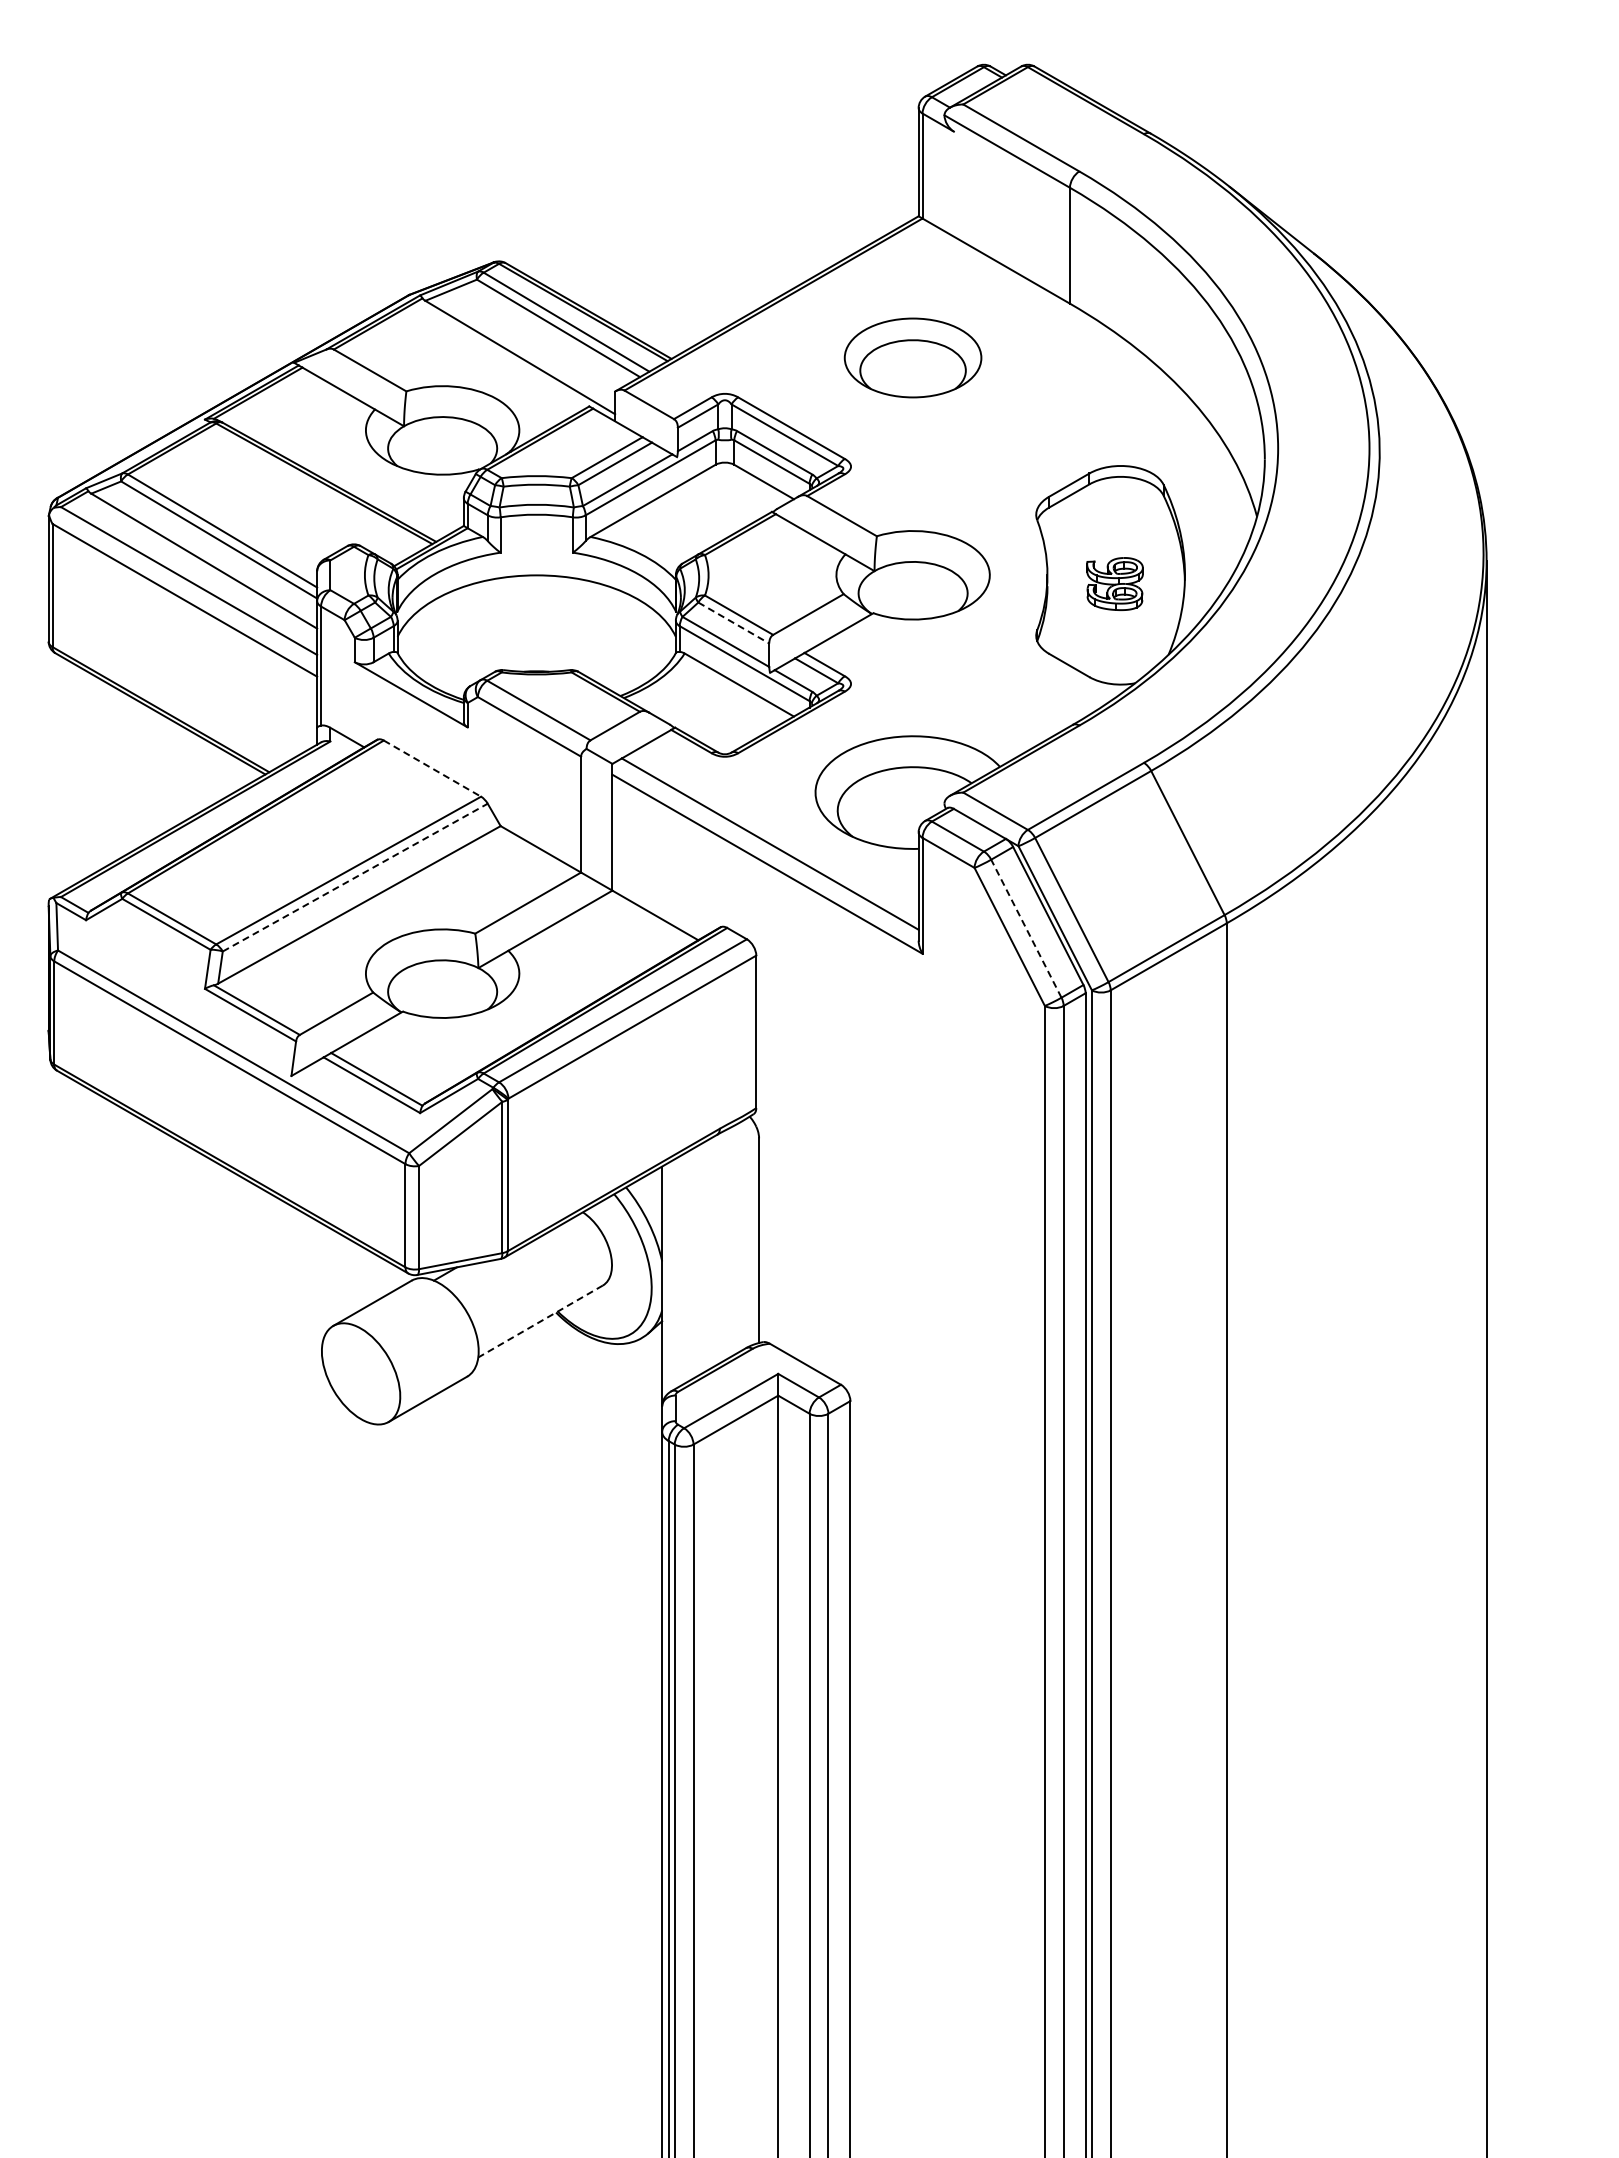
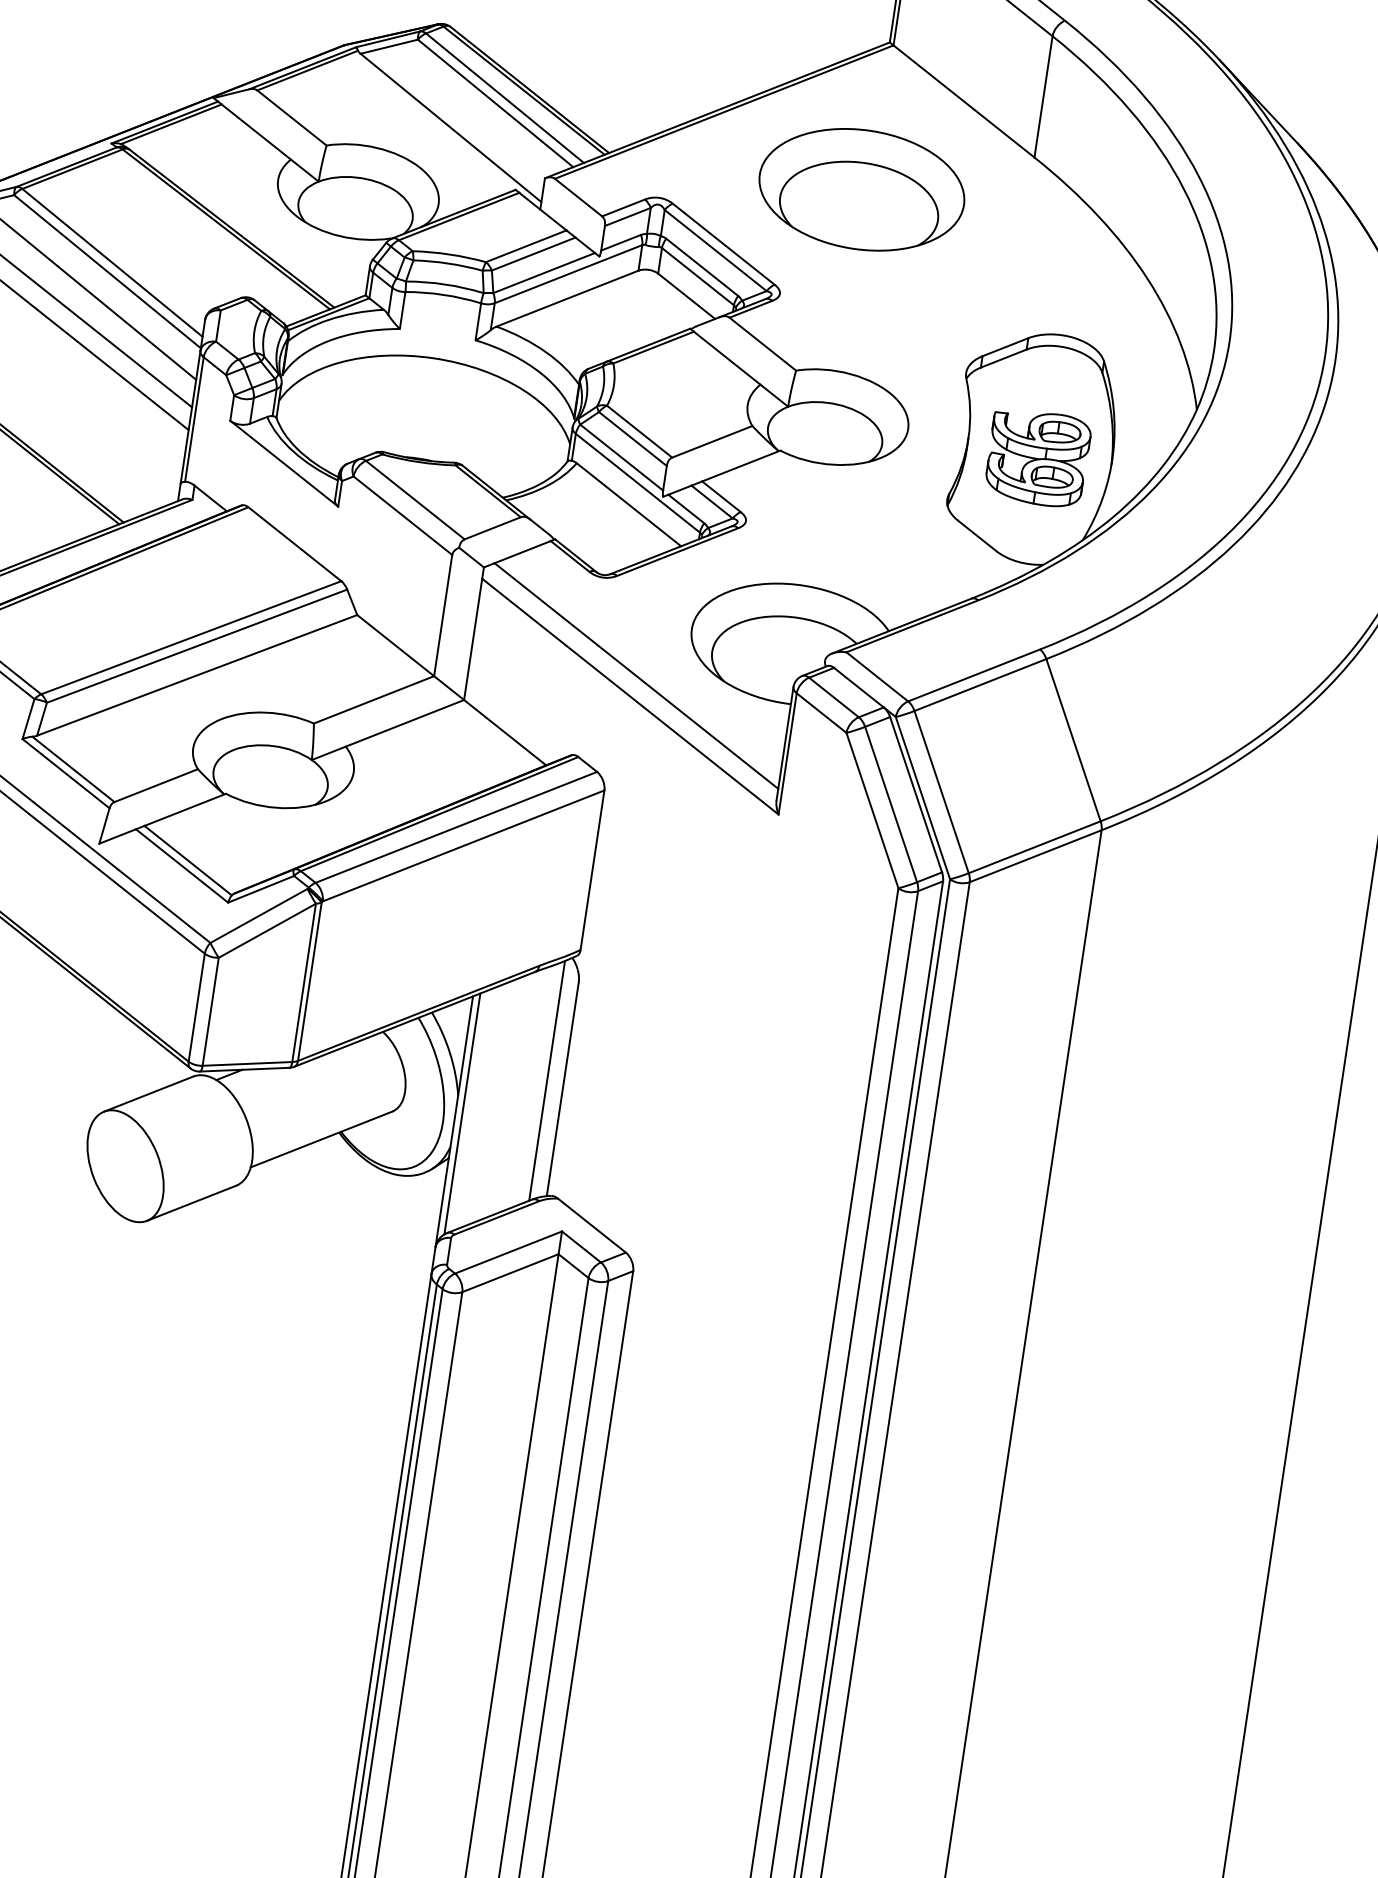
part: (912, 357) -> (861, 189), size x1.43
part: (1114, 583) -> (1037, 457), size x1.67
line: (733, 623) -> (632, 439), dashed -> solid
line: (432, 768) -> (294, 544), dashed -> solid
line: (355, 877) -> (197, 646), dashed -> solid
line: (1026, 928) -> (891, 804), dashed -> solid
line: (743, 1234) -> (547, 1080), added
line: (668, 1277) -> (462, 1113), added
line: (540, 1321) -> (321, 1139), dashed -> solid

